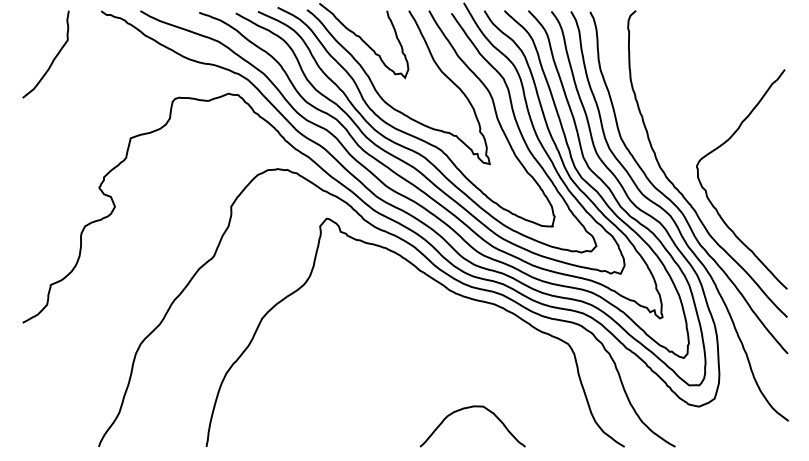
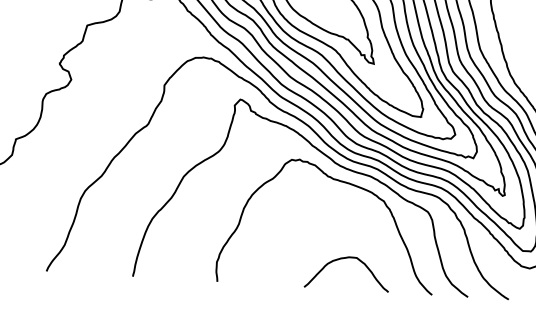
curve: (456, 313) -> (339, 181), added

